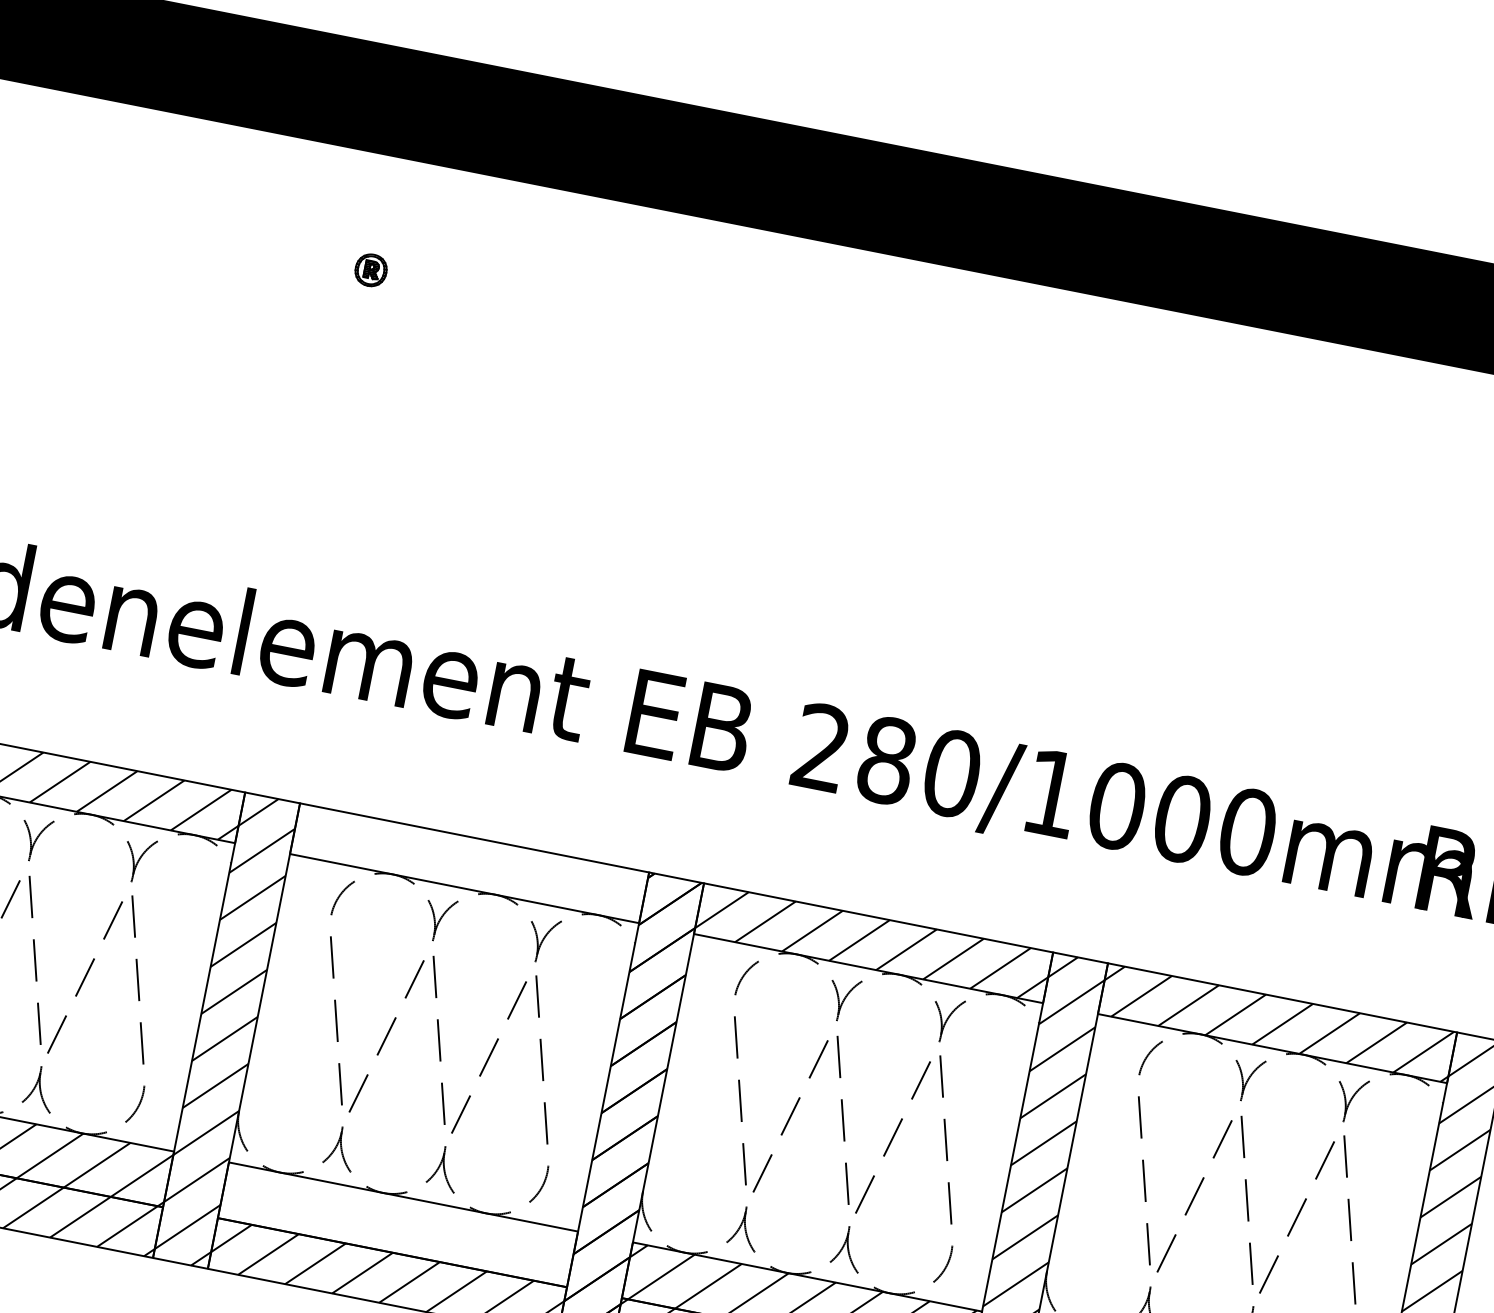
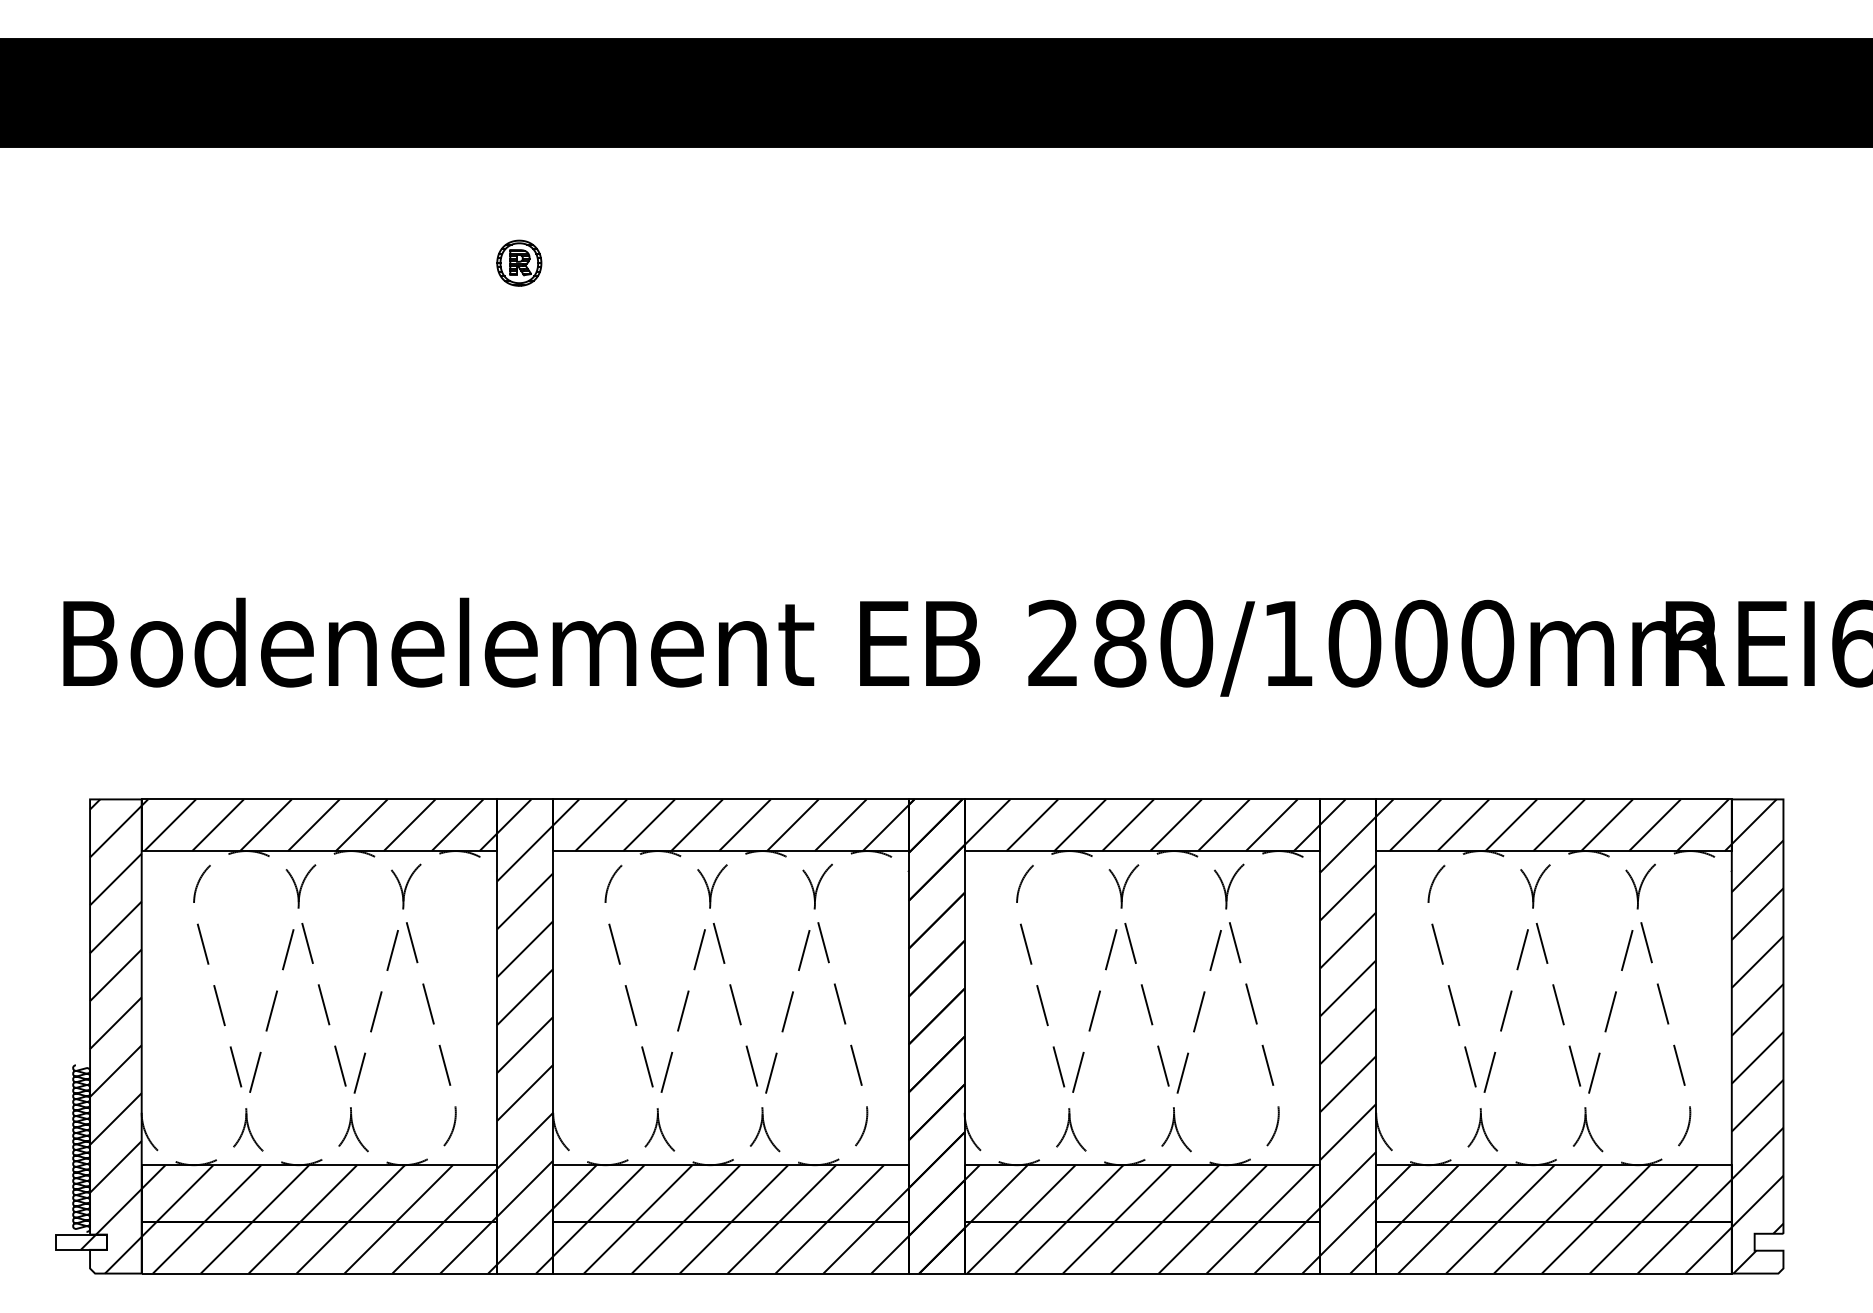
part: (371, 269) -> (519, 262), size x1.43
hatch: (469, 863) -> (730, 825), added
hatch: (397, 1224) -> (730, 1193), added

